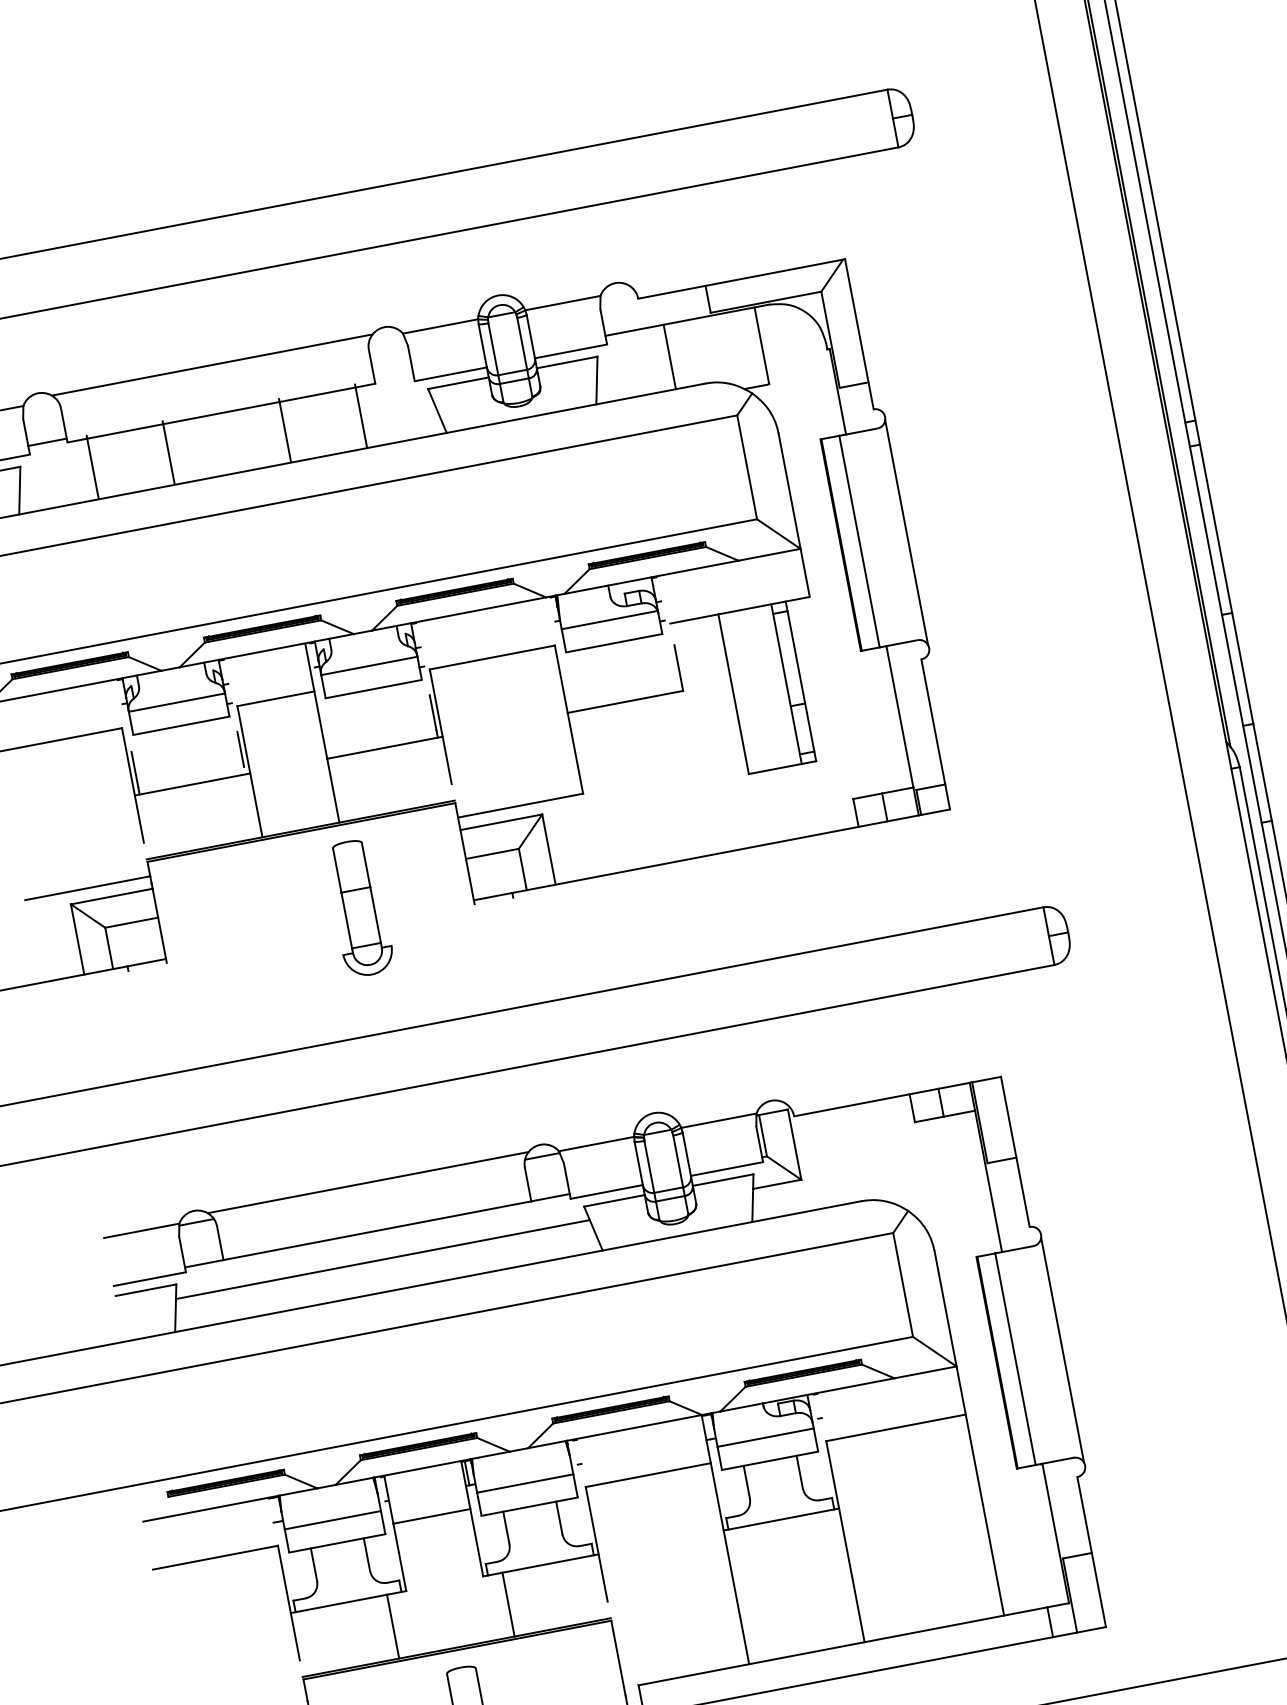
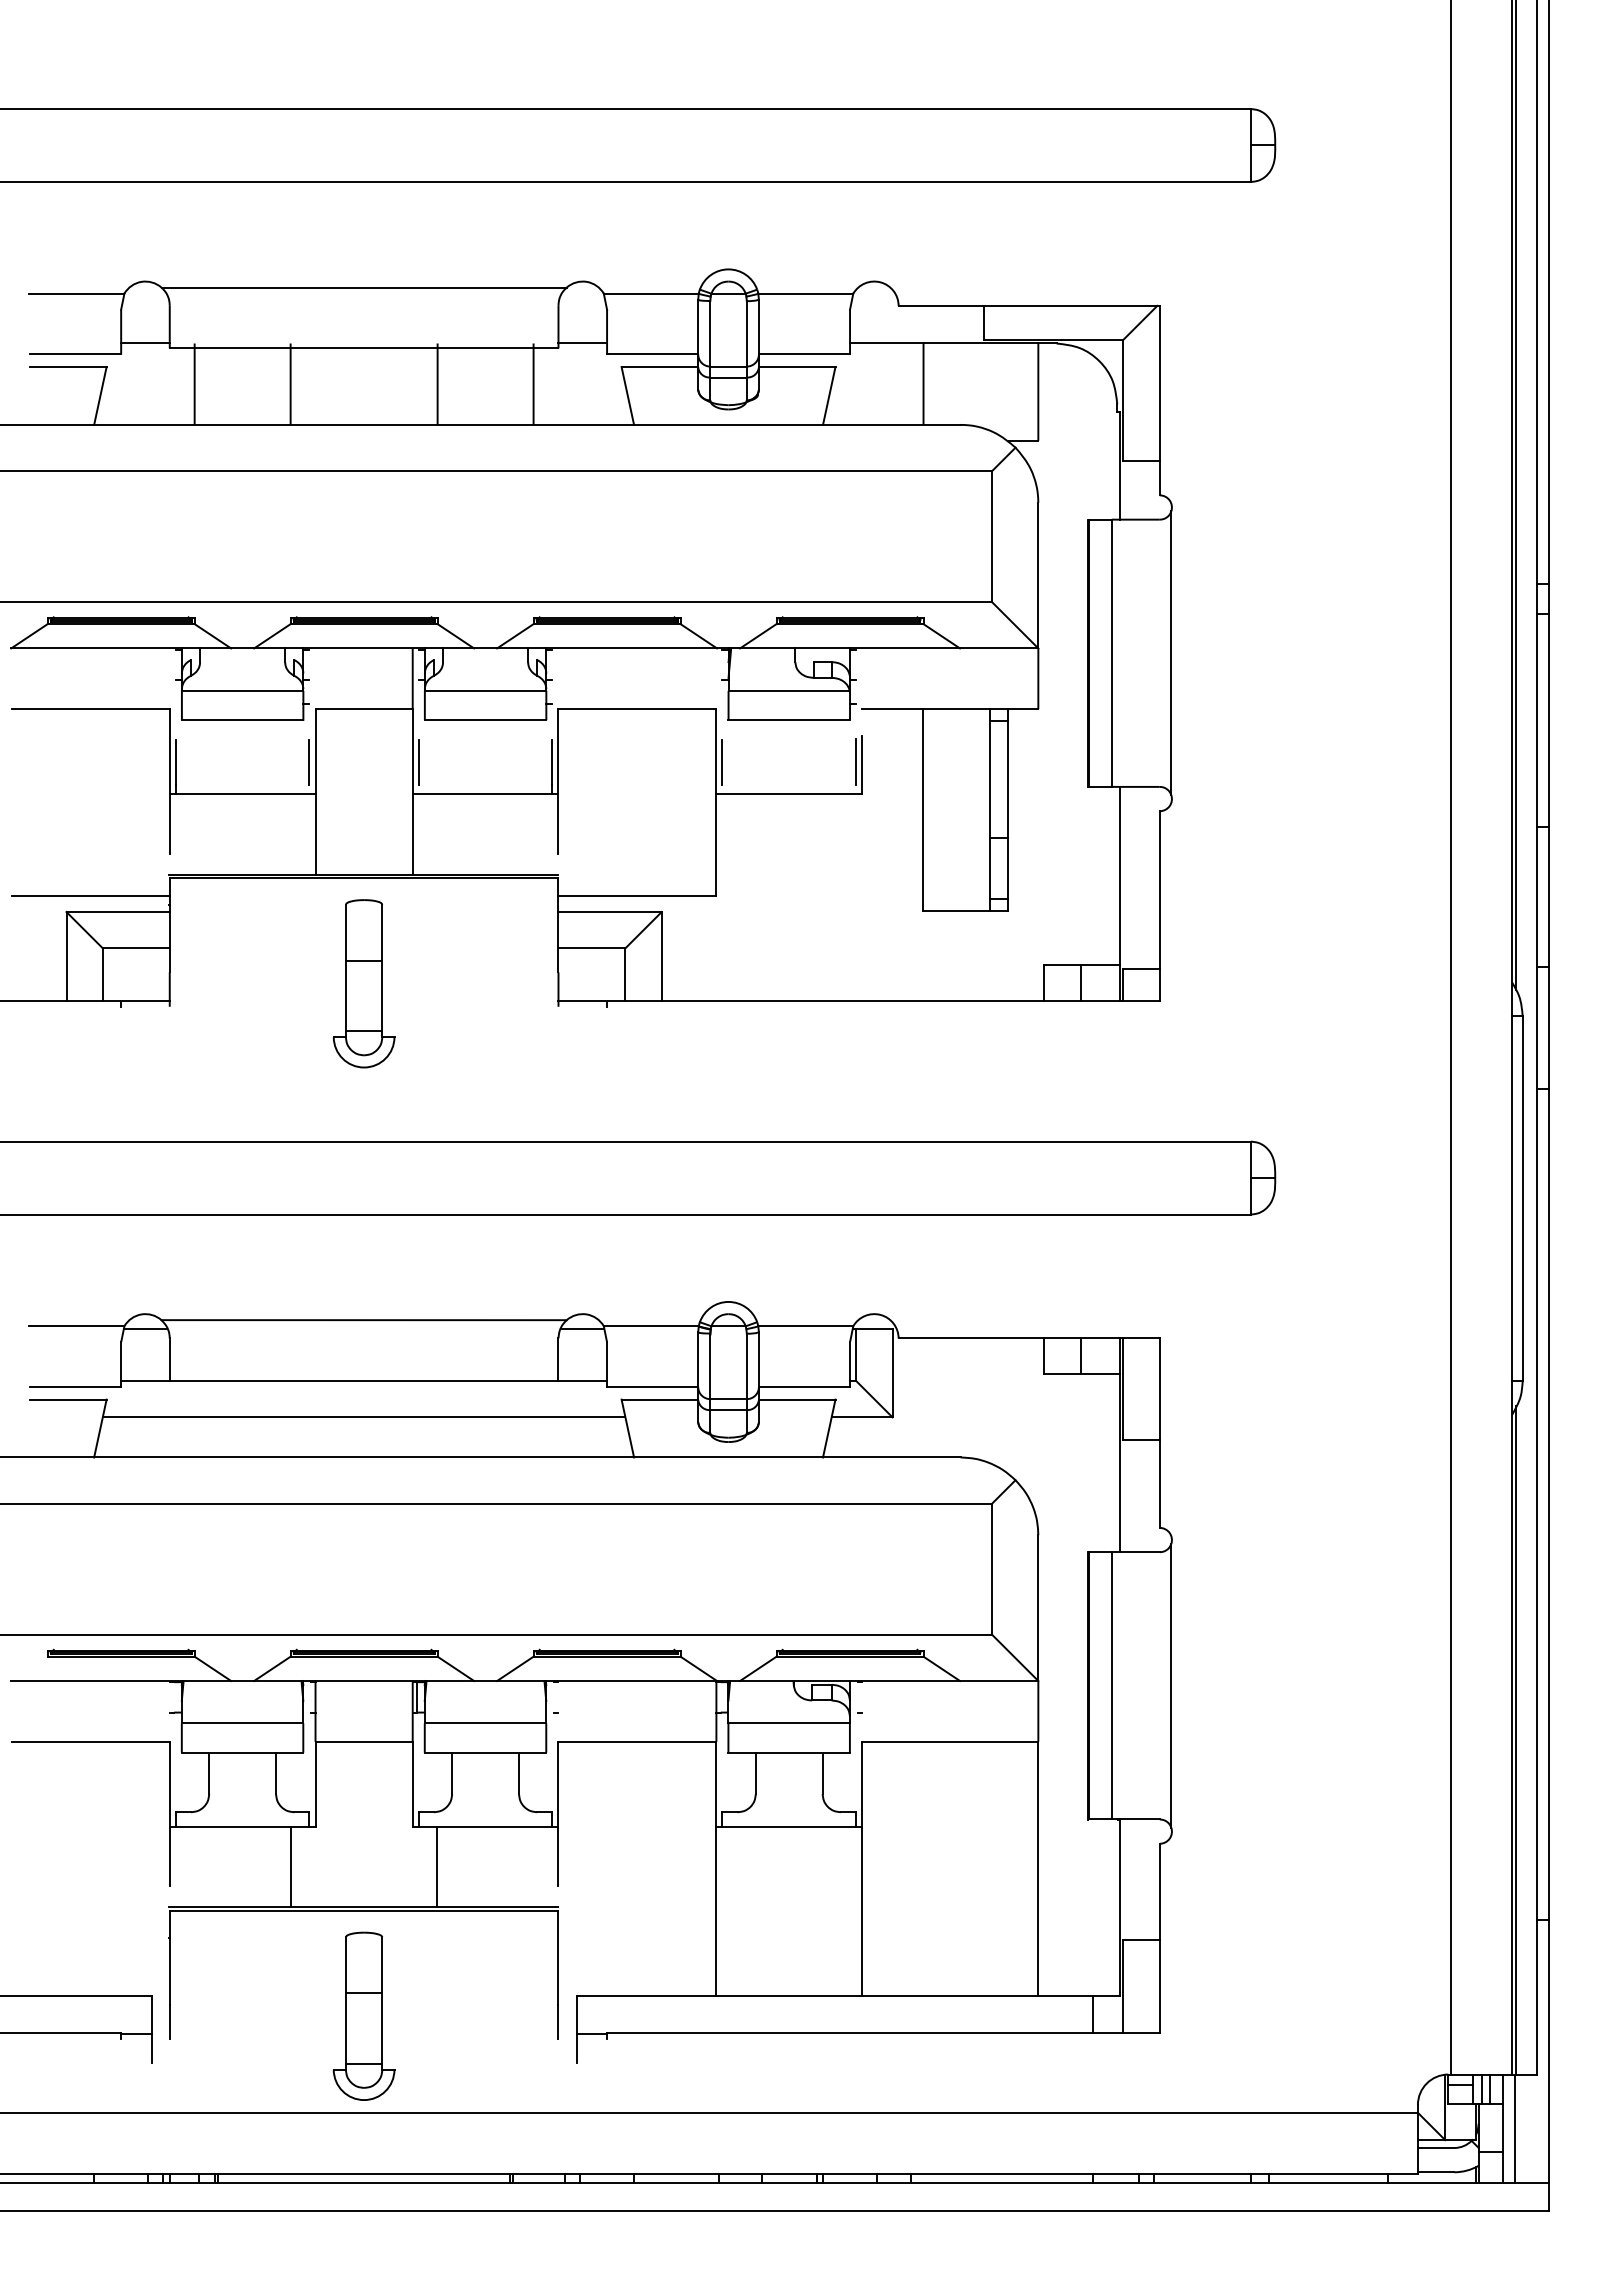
line: (393, 376) -> (582, 343), added
line: (673, 665) -> (856, 761), added
line: (567, 686) -> (722, 762), added
line: (327, 732) -> (418, 762), added
part: (358, 908) -> (363, 983), moved

